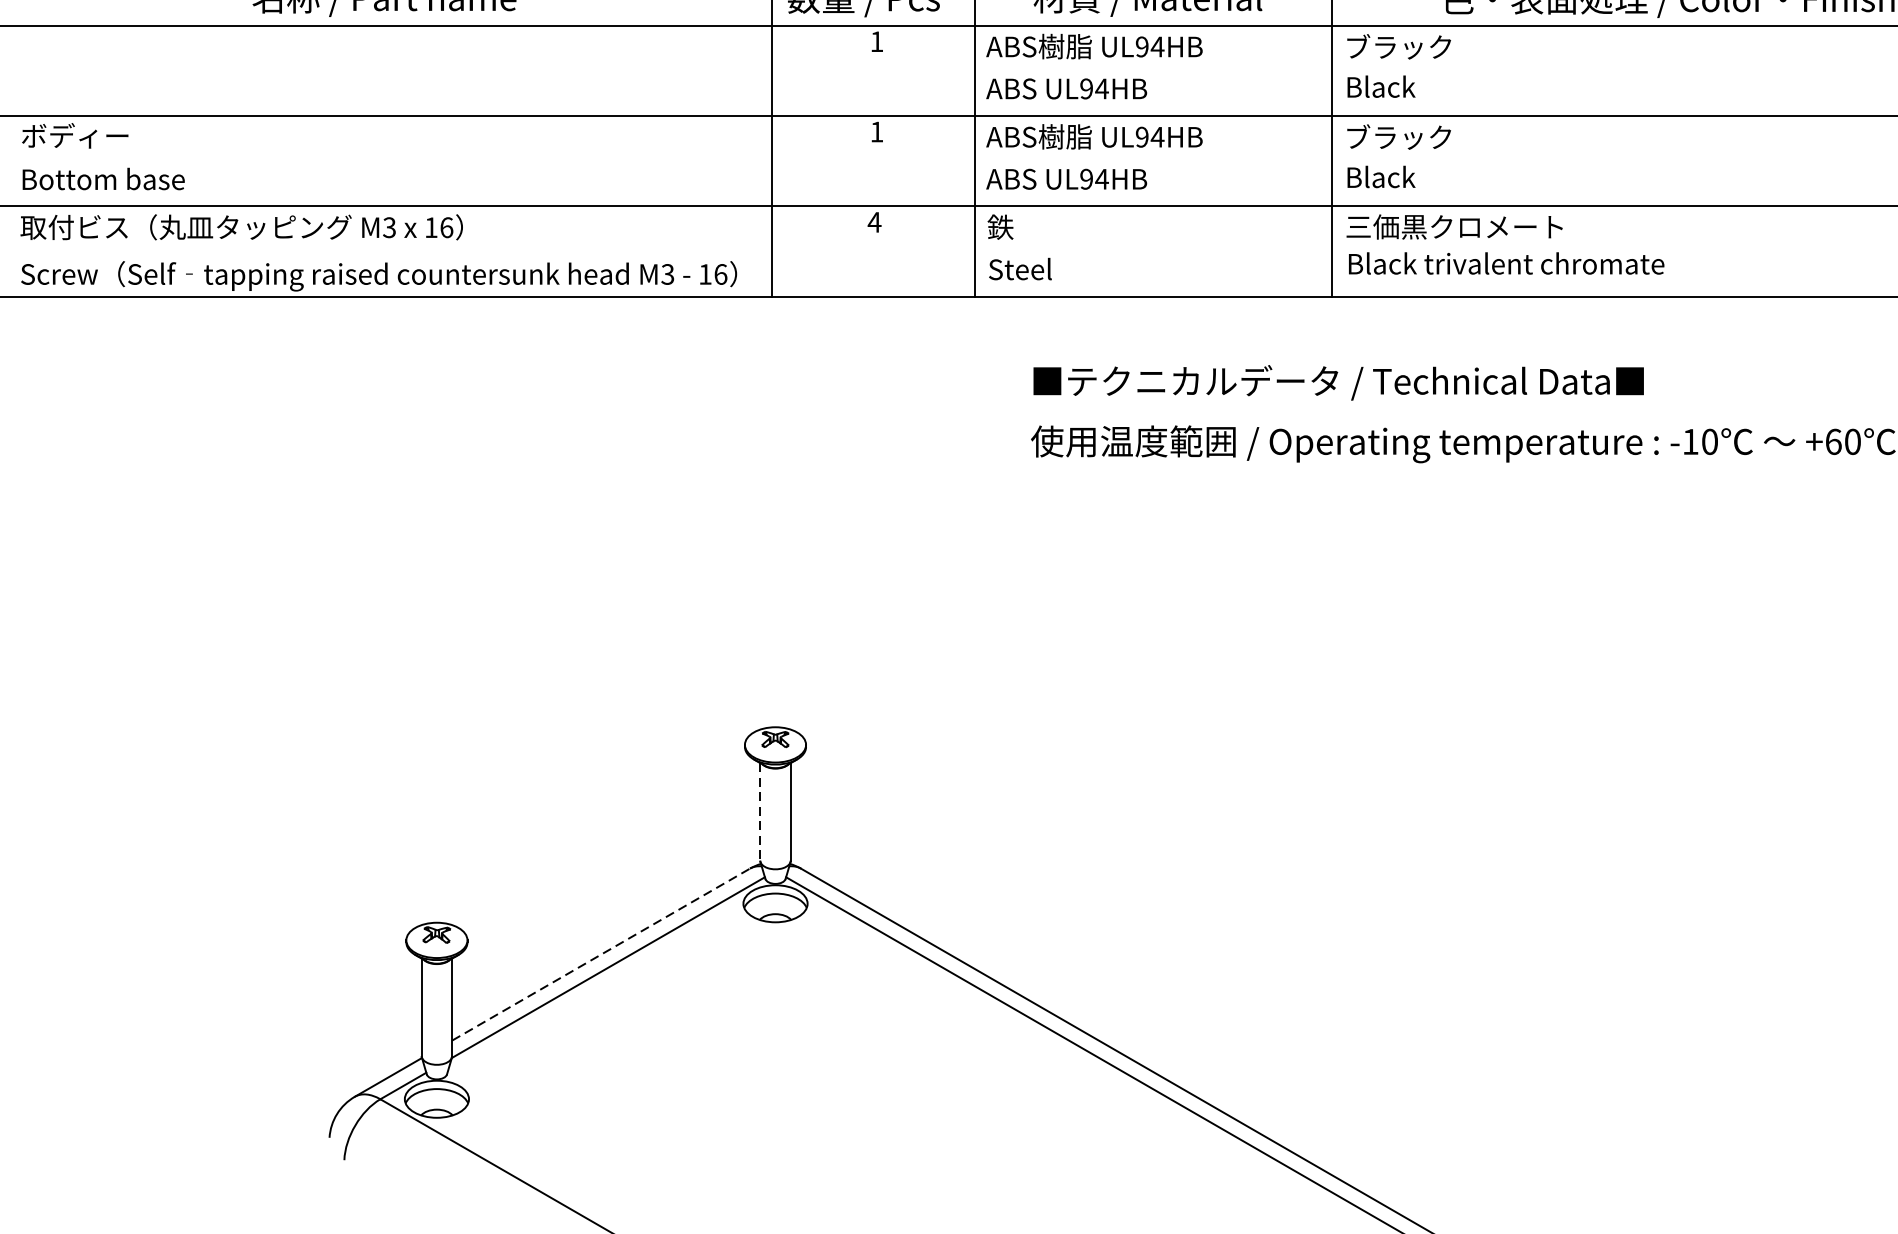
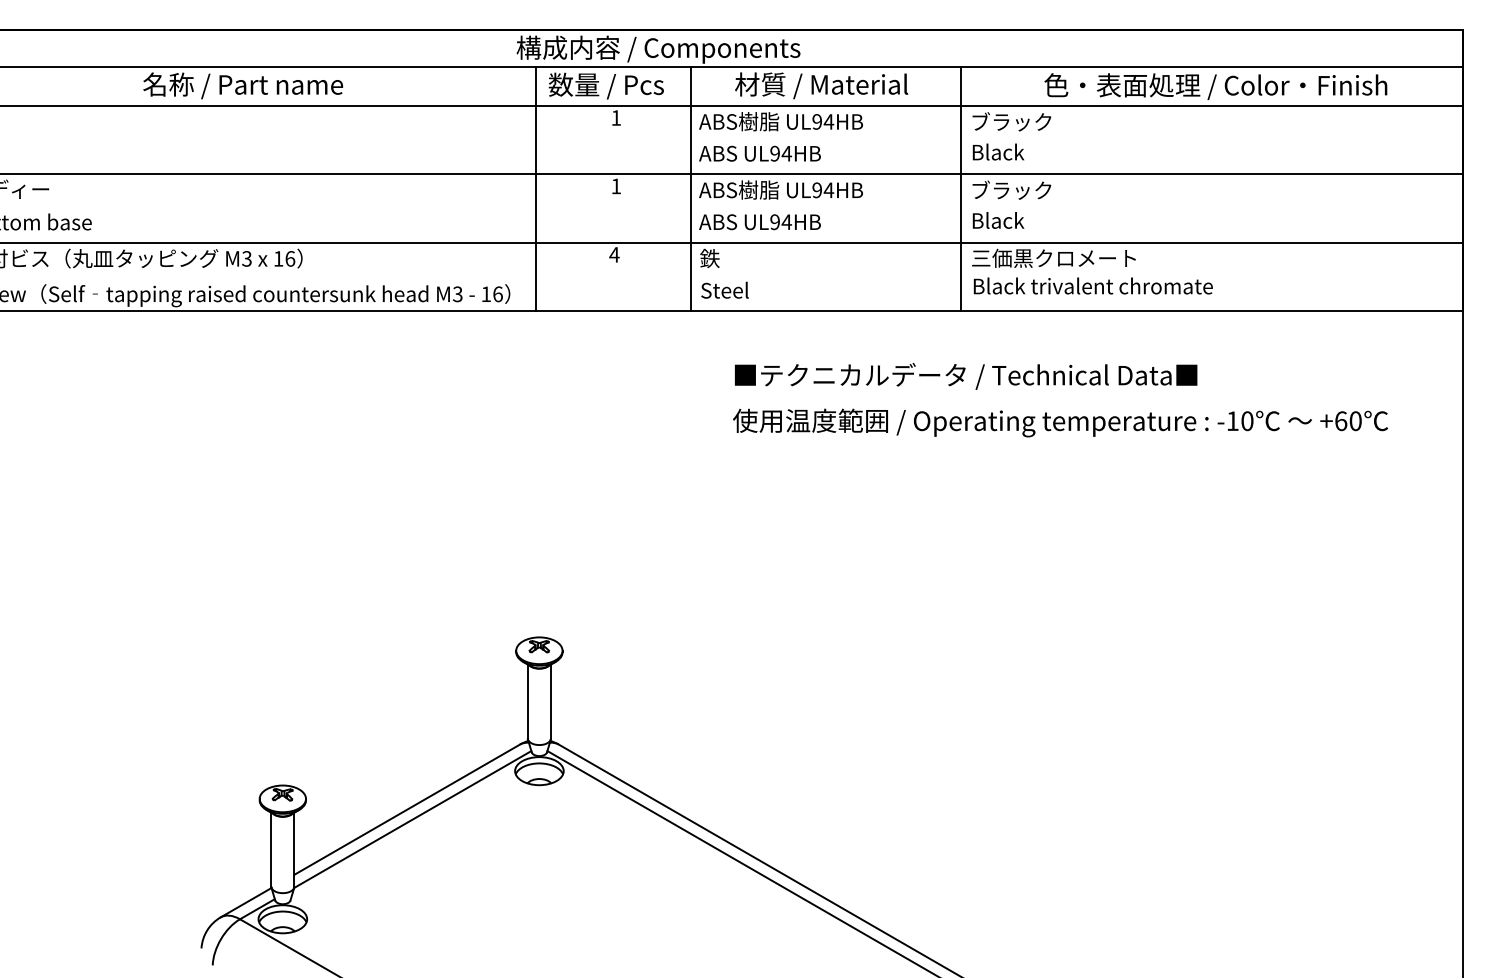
line: (759, 811) -> (527, 701), dashed -> solid
line: (601, 954) -> (407, 809), dashed -> solid

